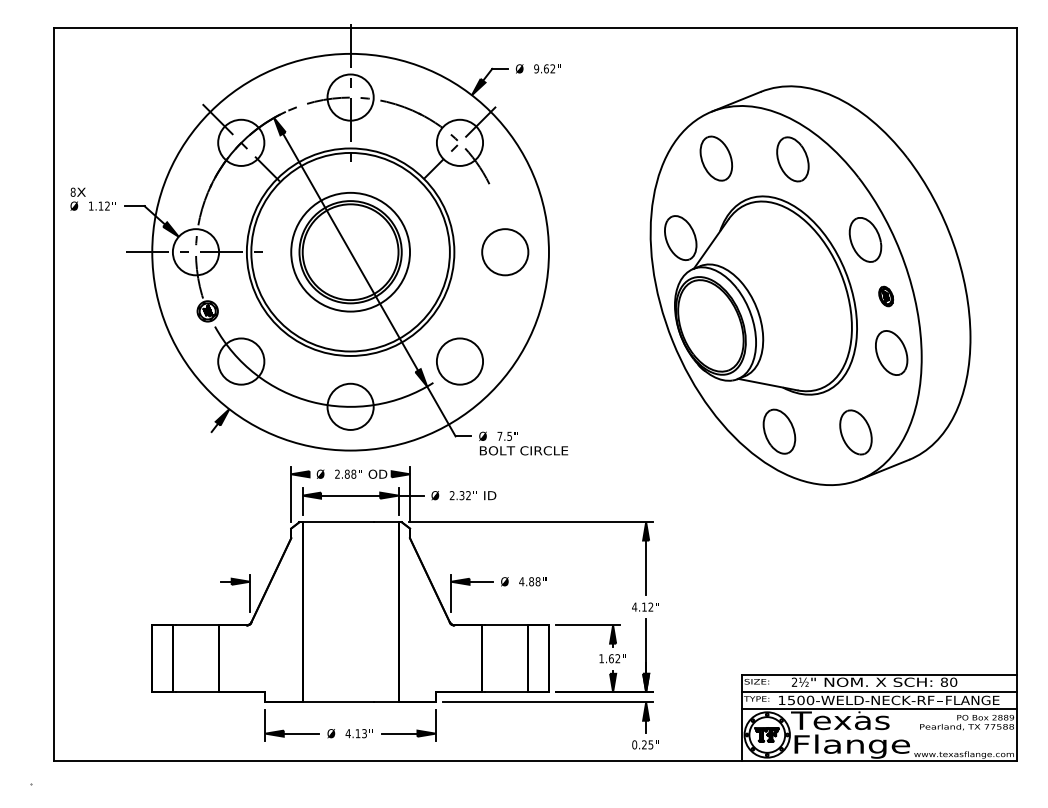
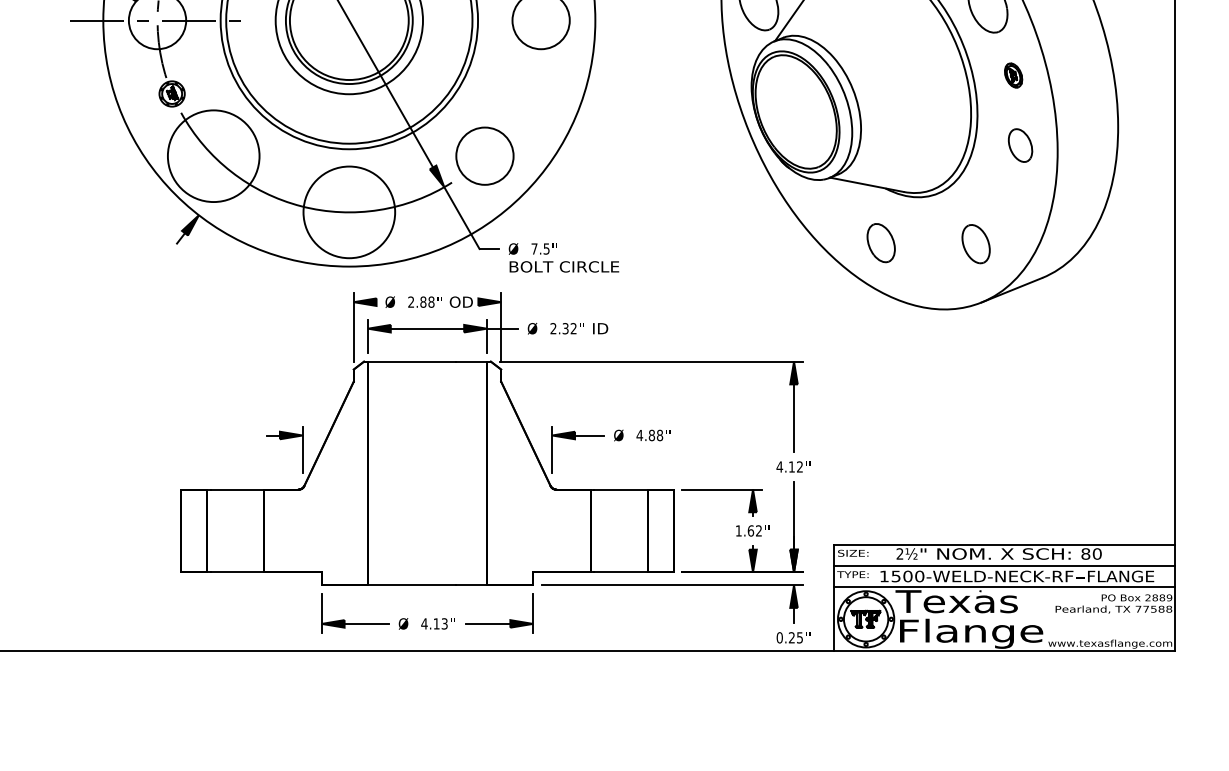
part: (891, 352) -> (1020, 144), size x0.6
circle: (241, 361) -> (213, 156), size x1.6
circle: (350, 406) -> (349, 211), size x1.6
part: (779, 431) -> (881, 242), size x0.7
part: (855, 432) -> (975, 244), size x0.7
part: (404, 607) -> (494, 467), moved

